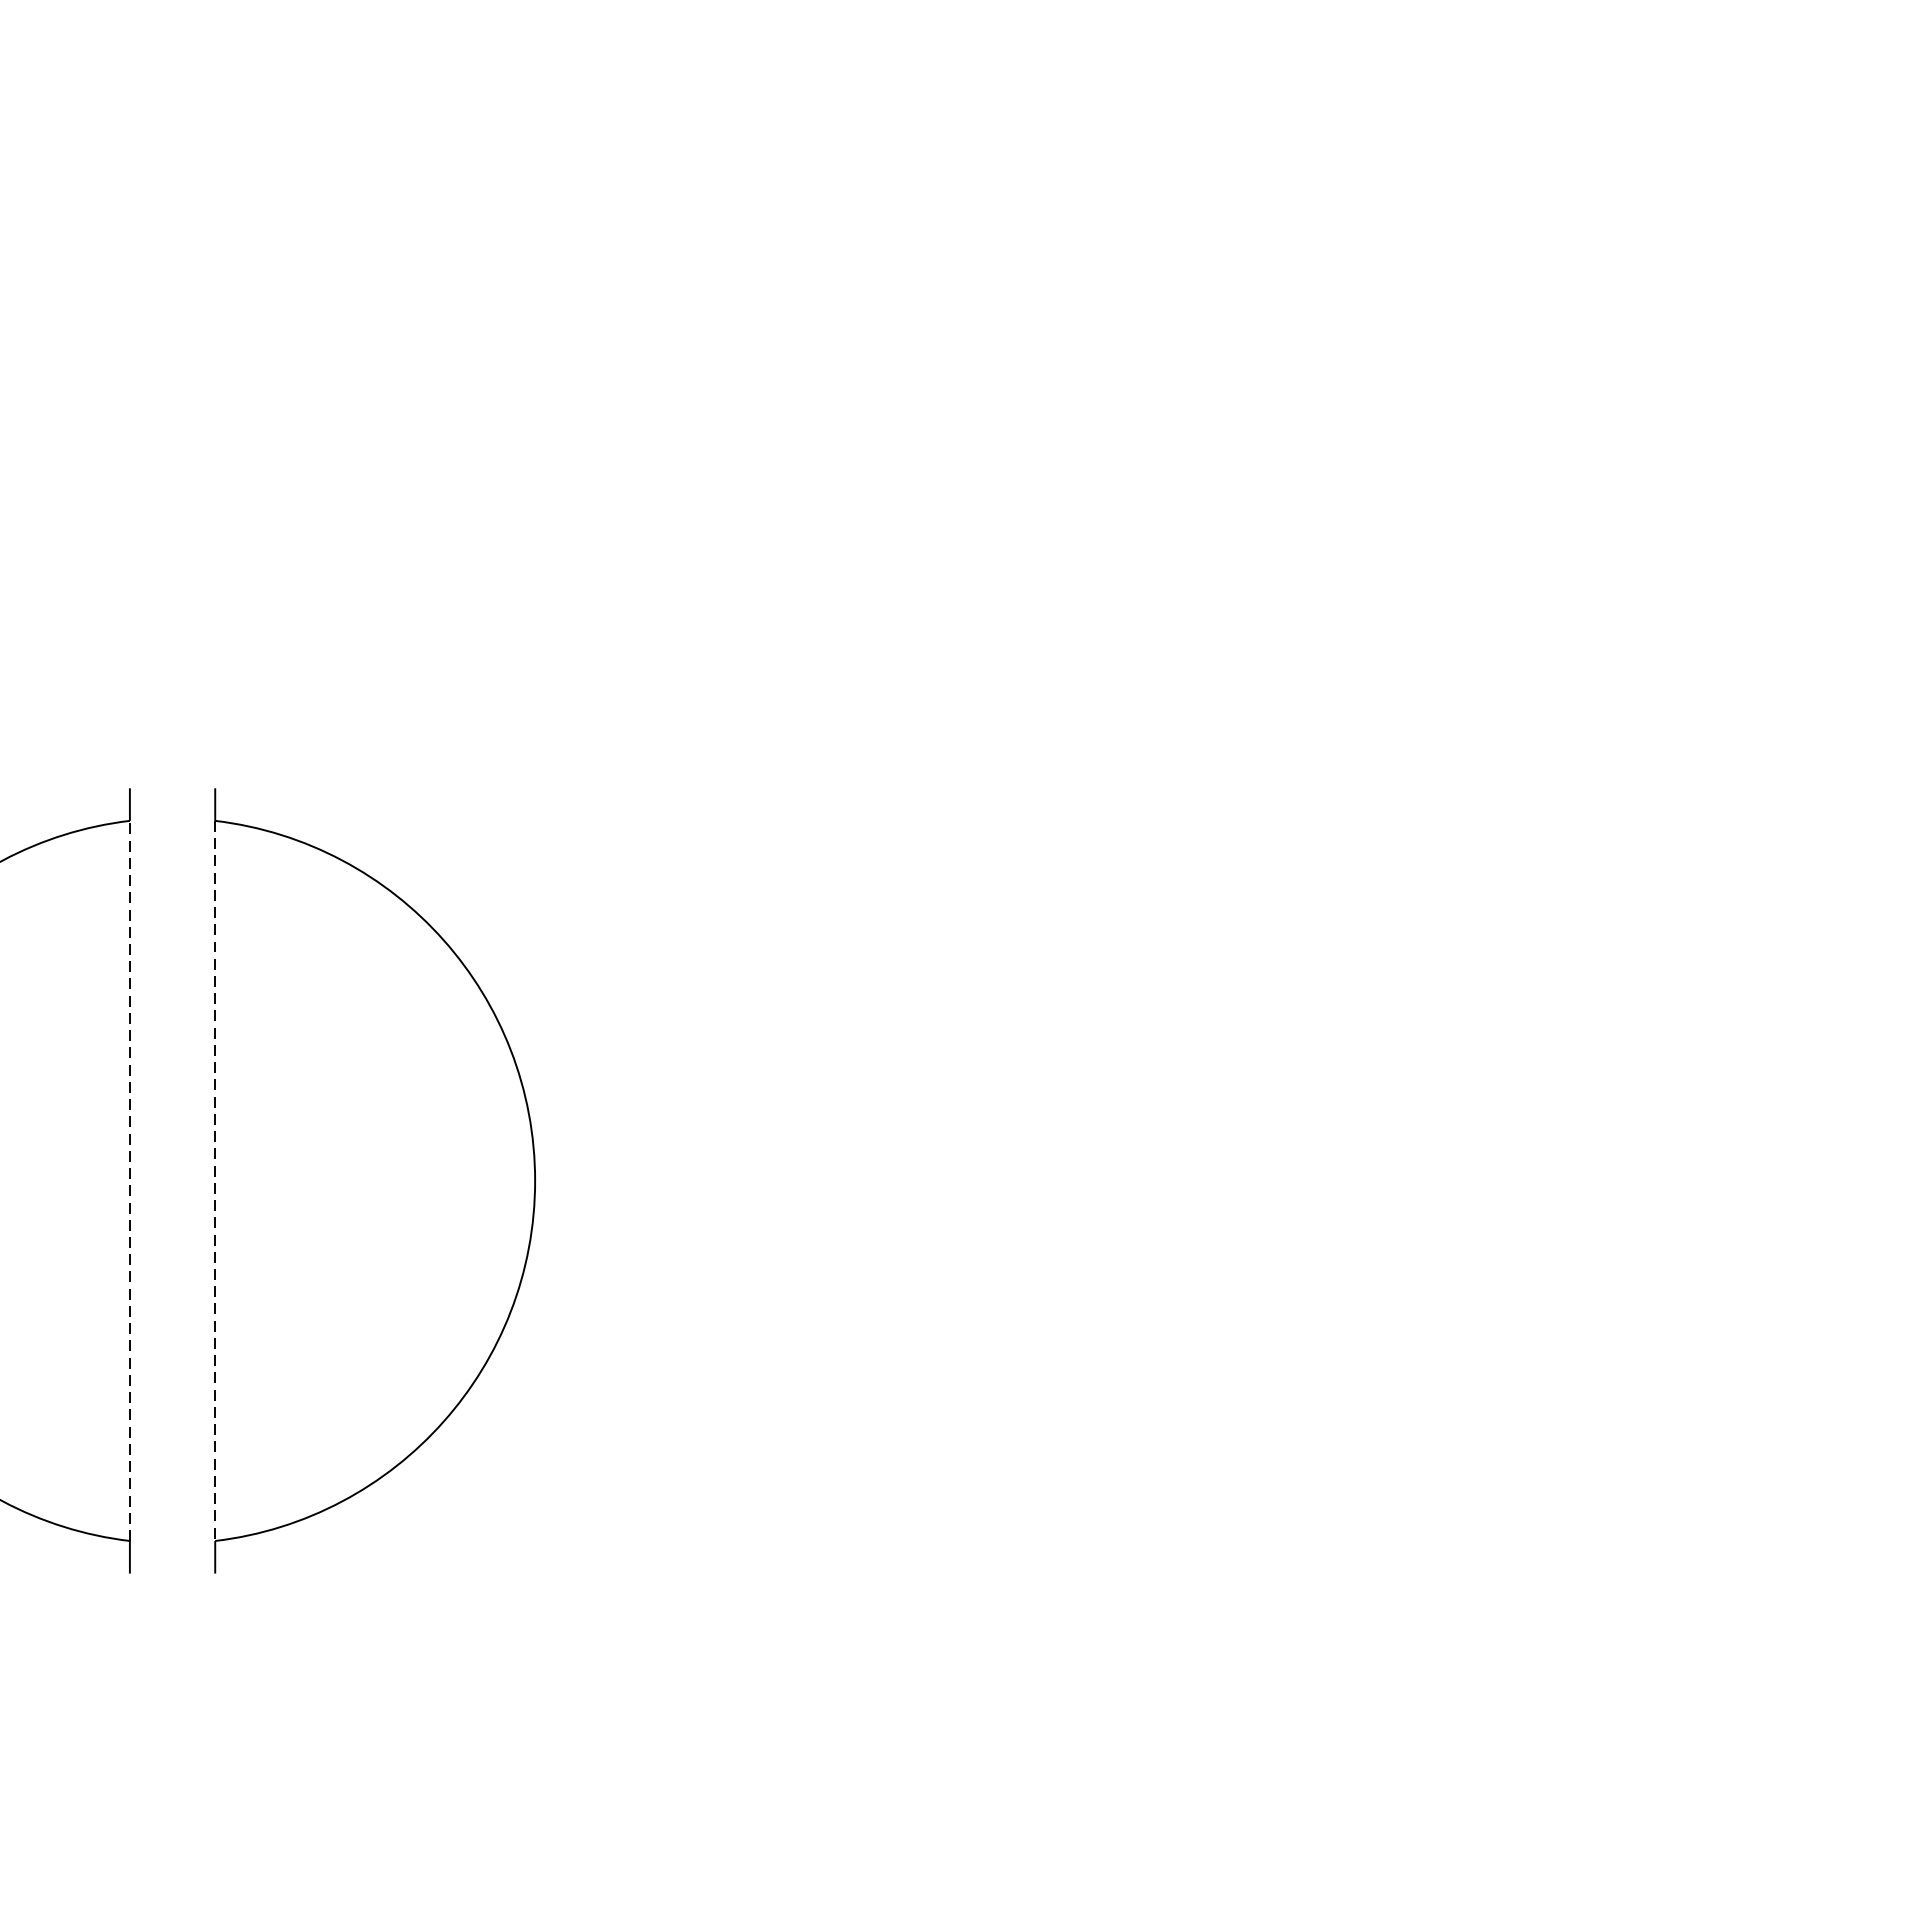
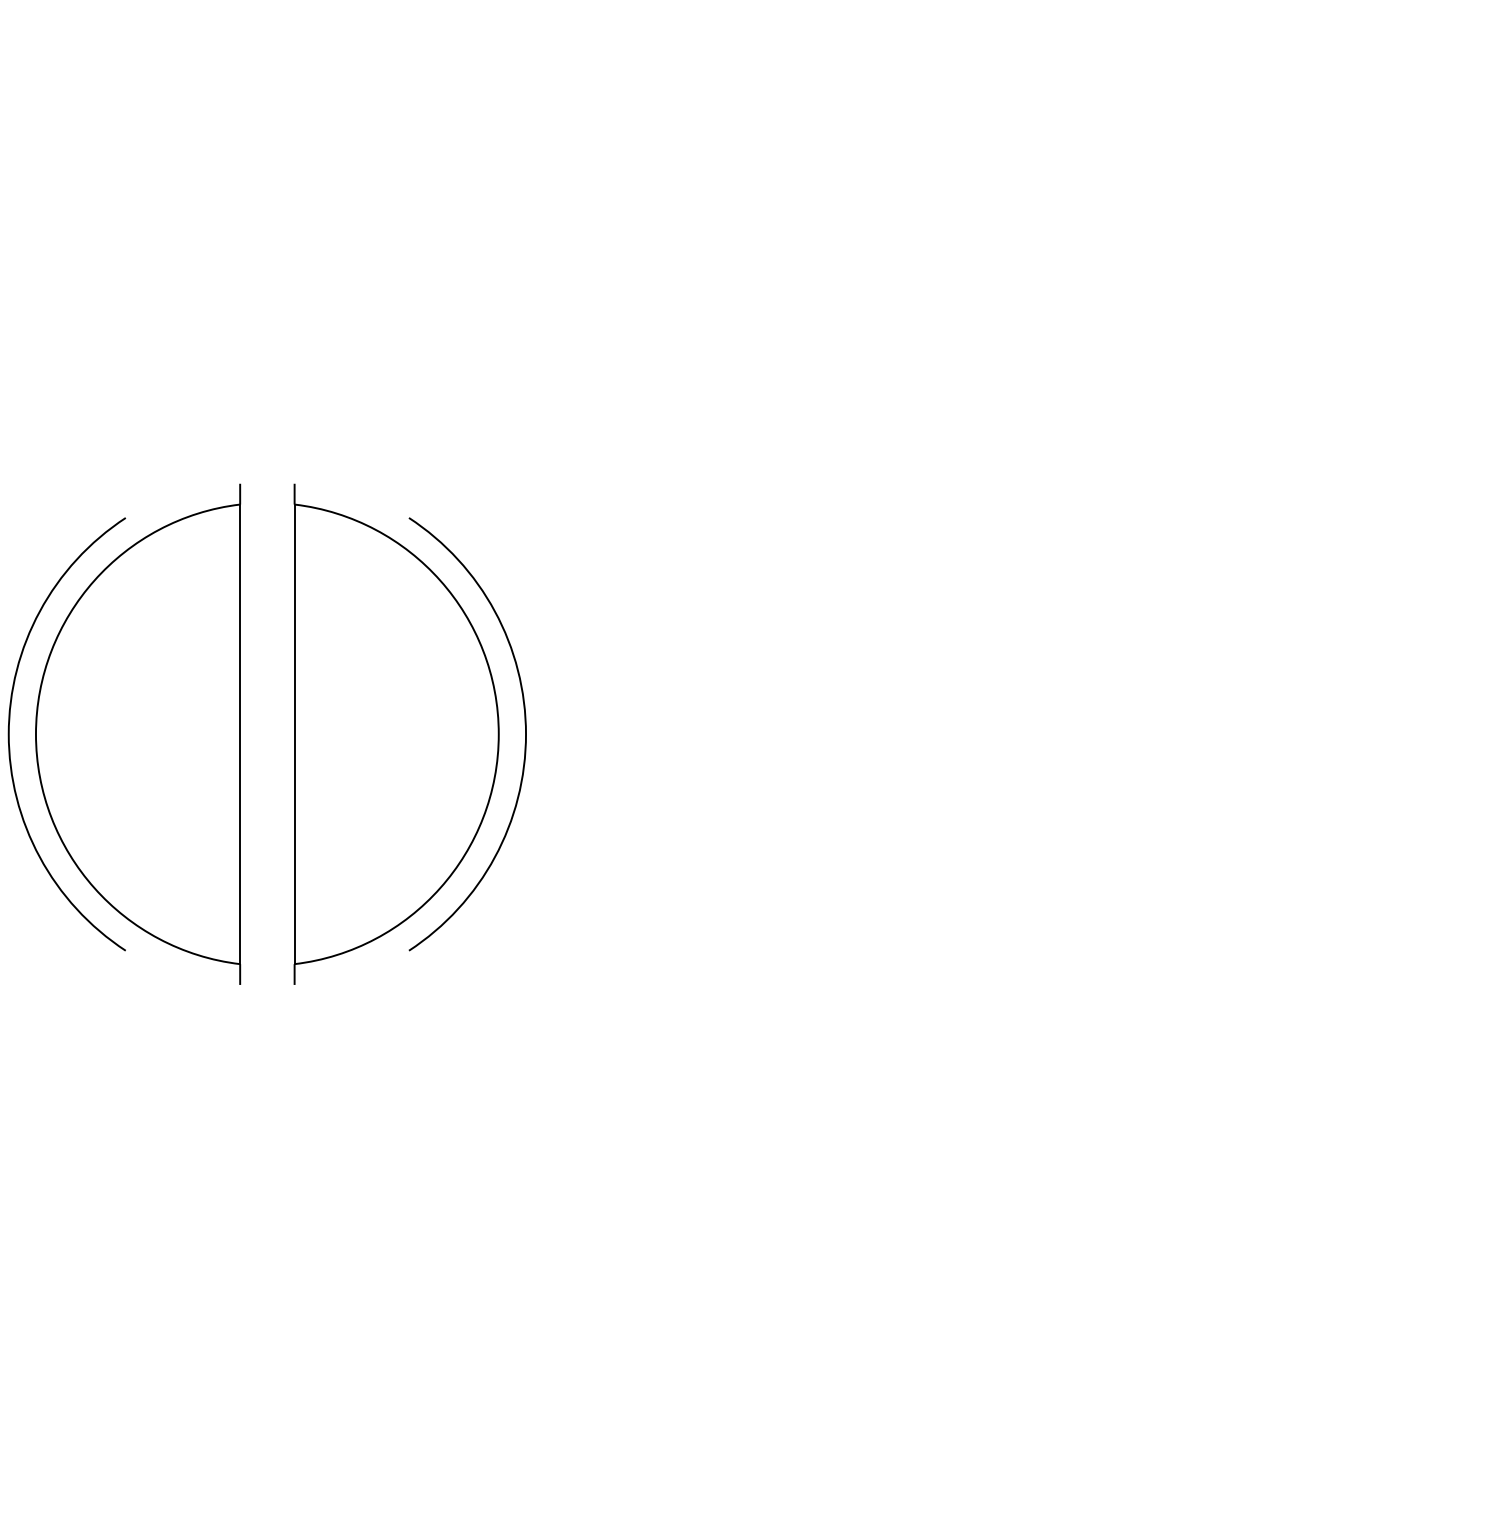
arc: (575, 1165) -> (524, 724), added
line: (130, 1181) -> (240, 734), dashed -> solid
line: (215, 1181) -> (294, 734), dashed -> solid

